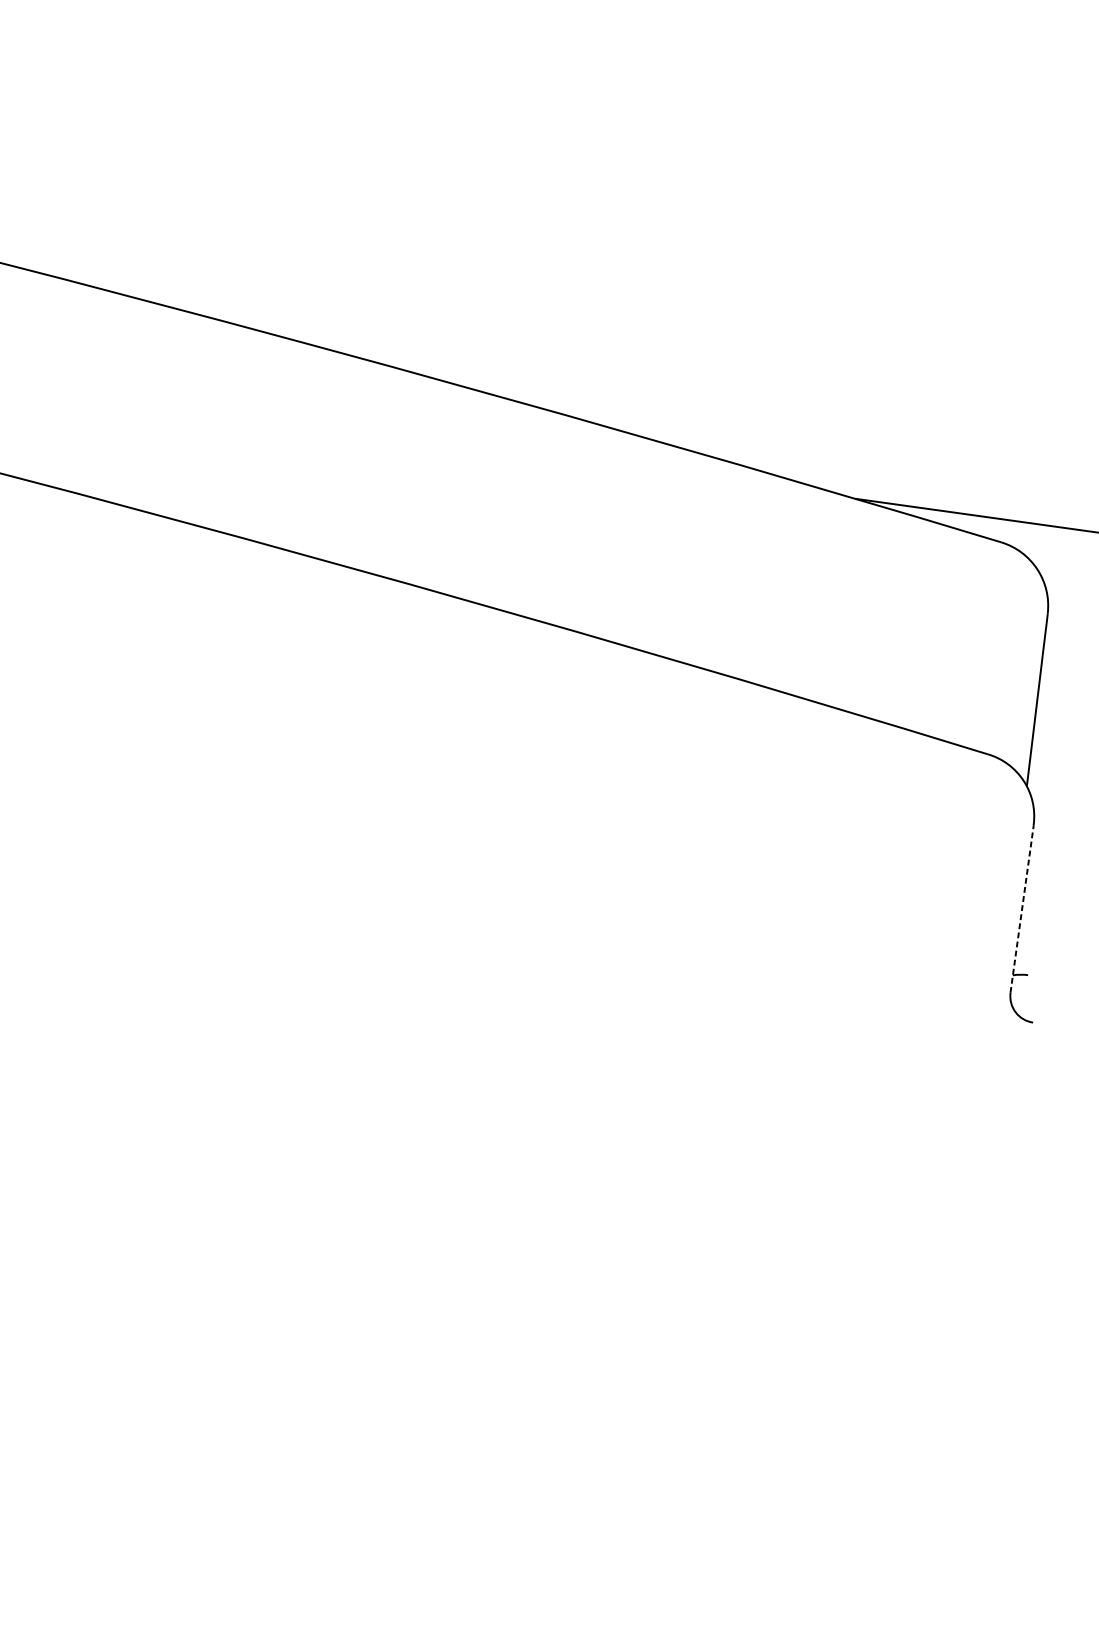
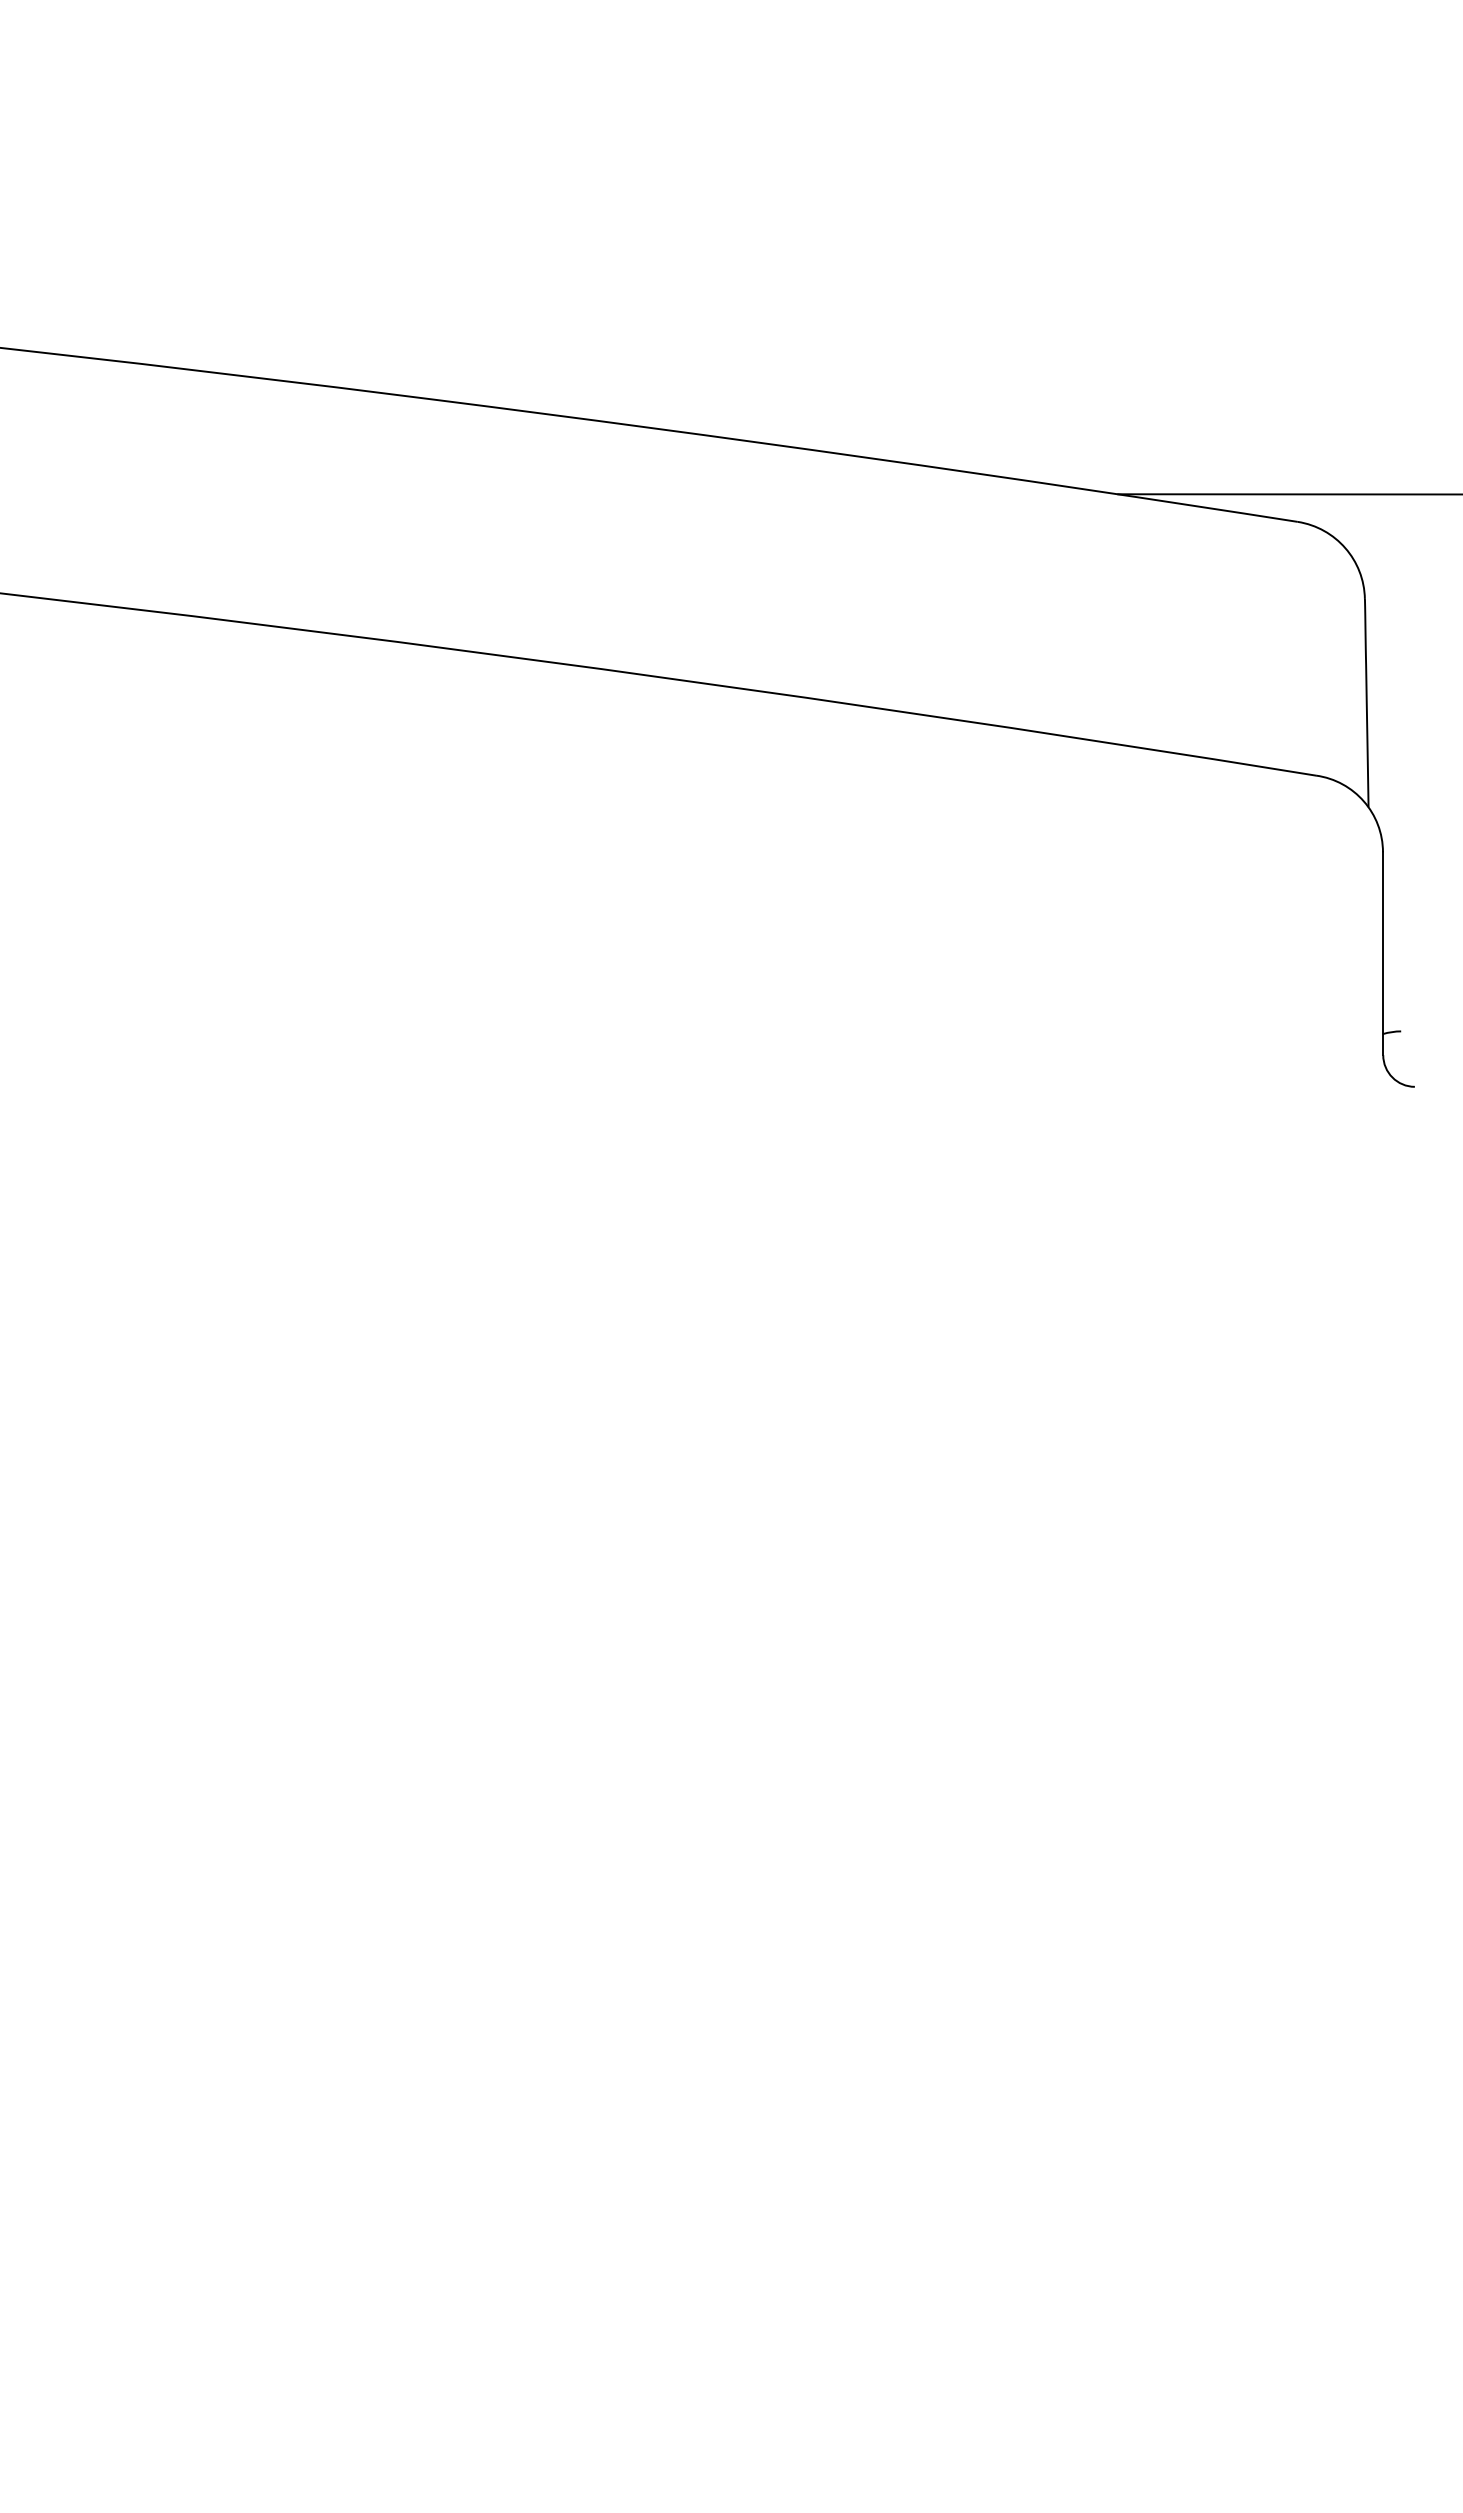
line: (1022, 908) -> (1383, 953), dashed -> solid

